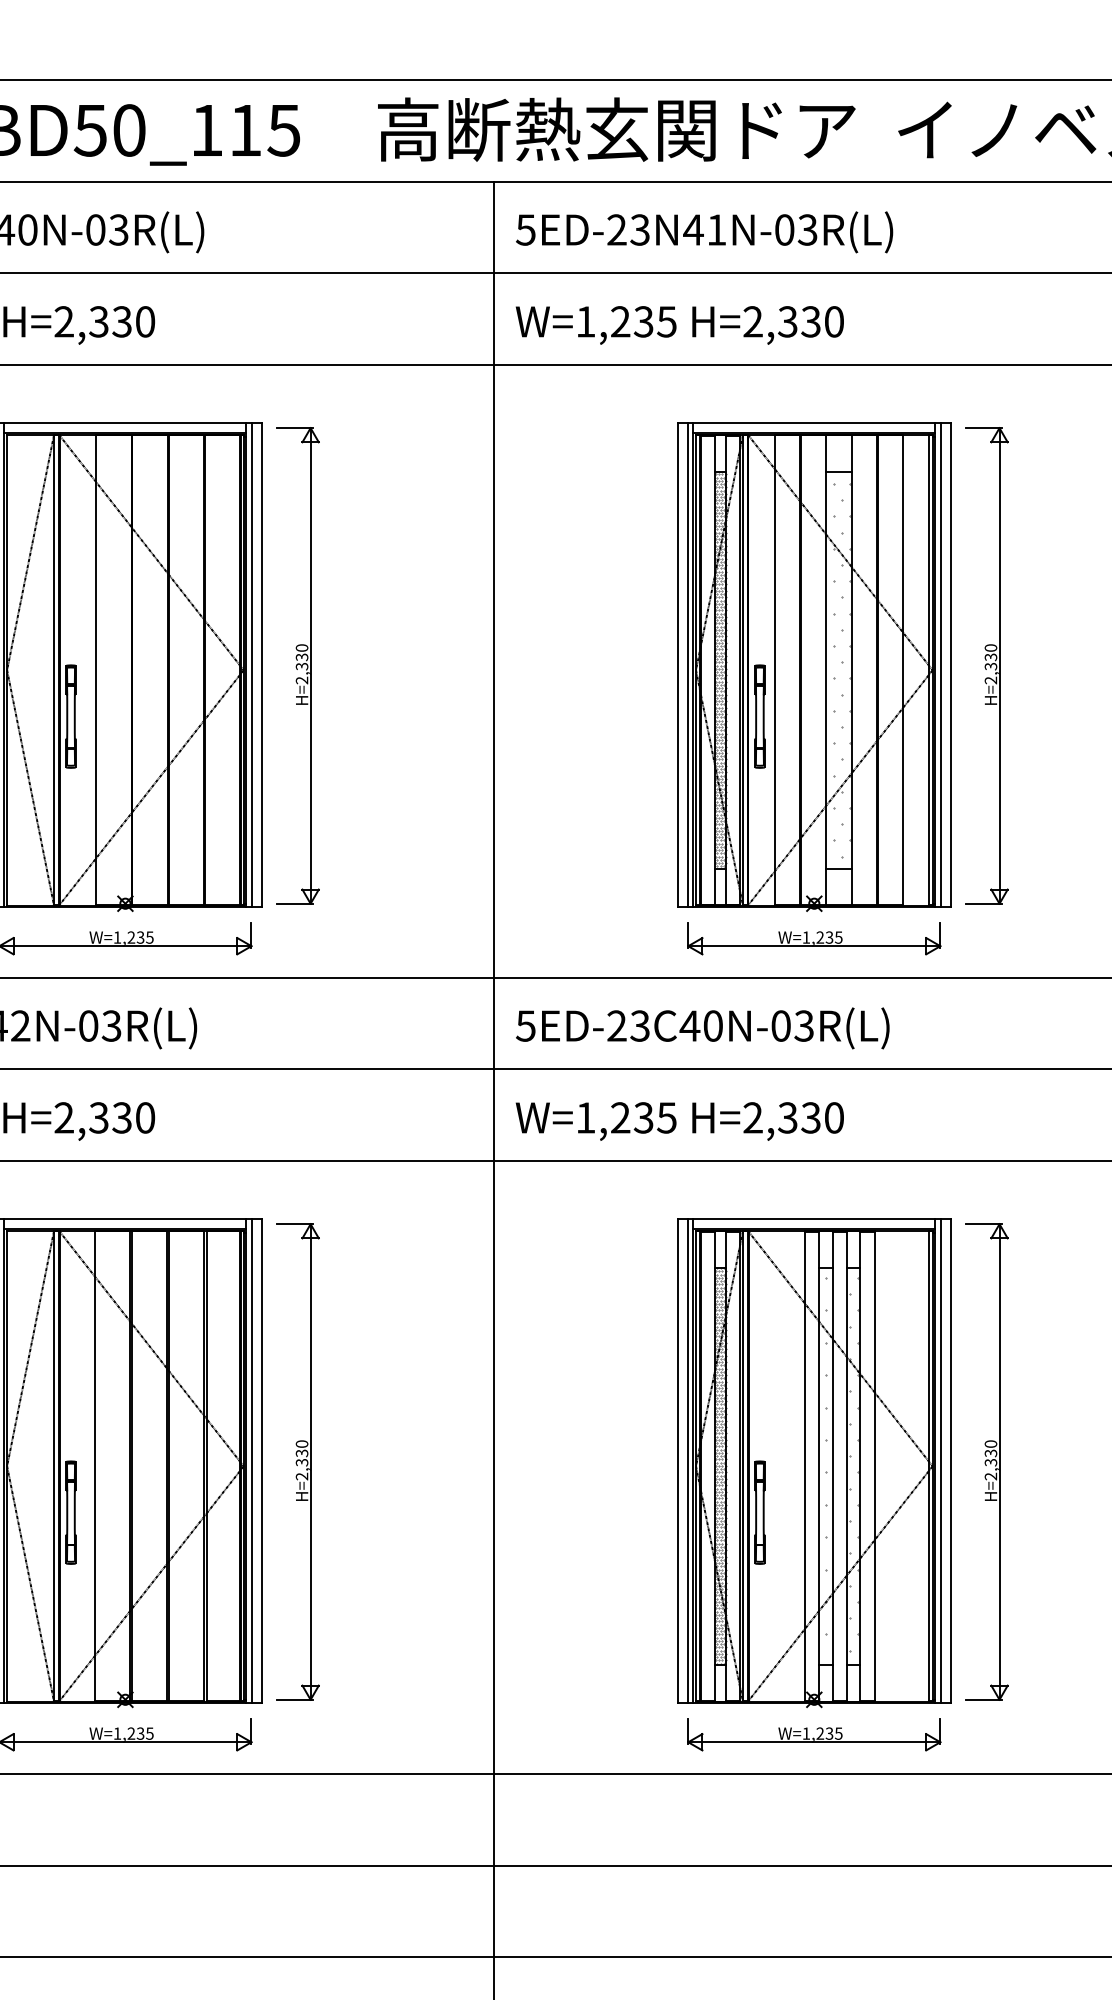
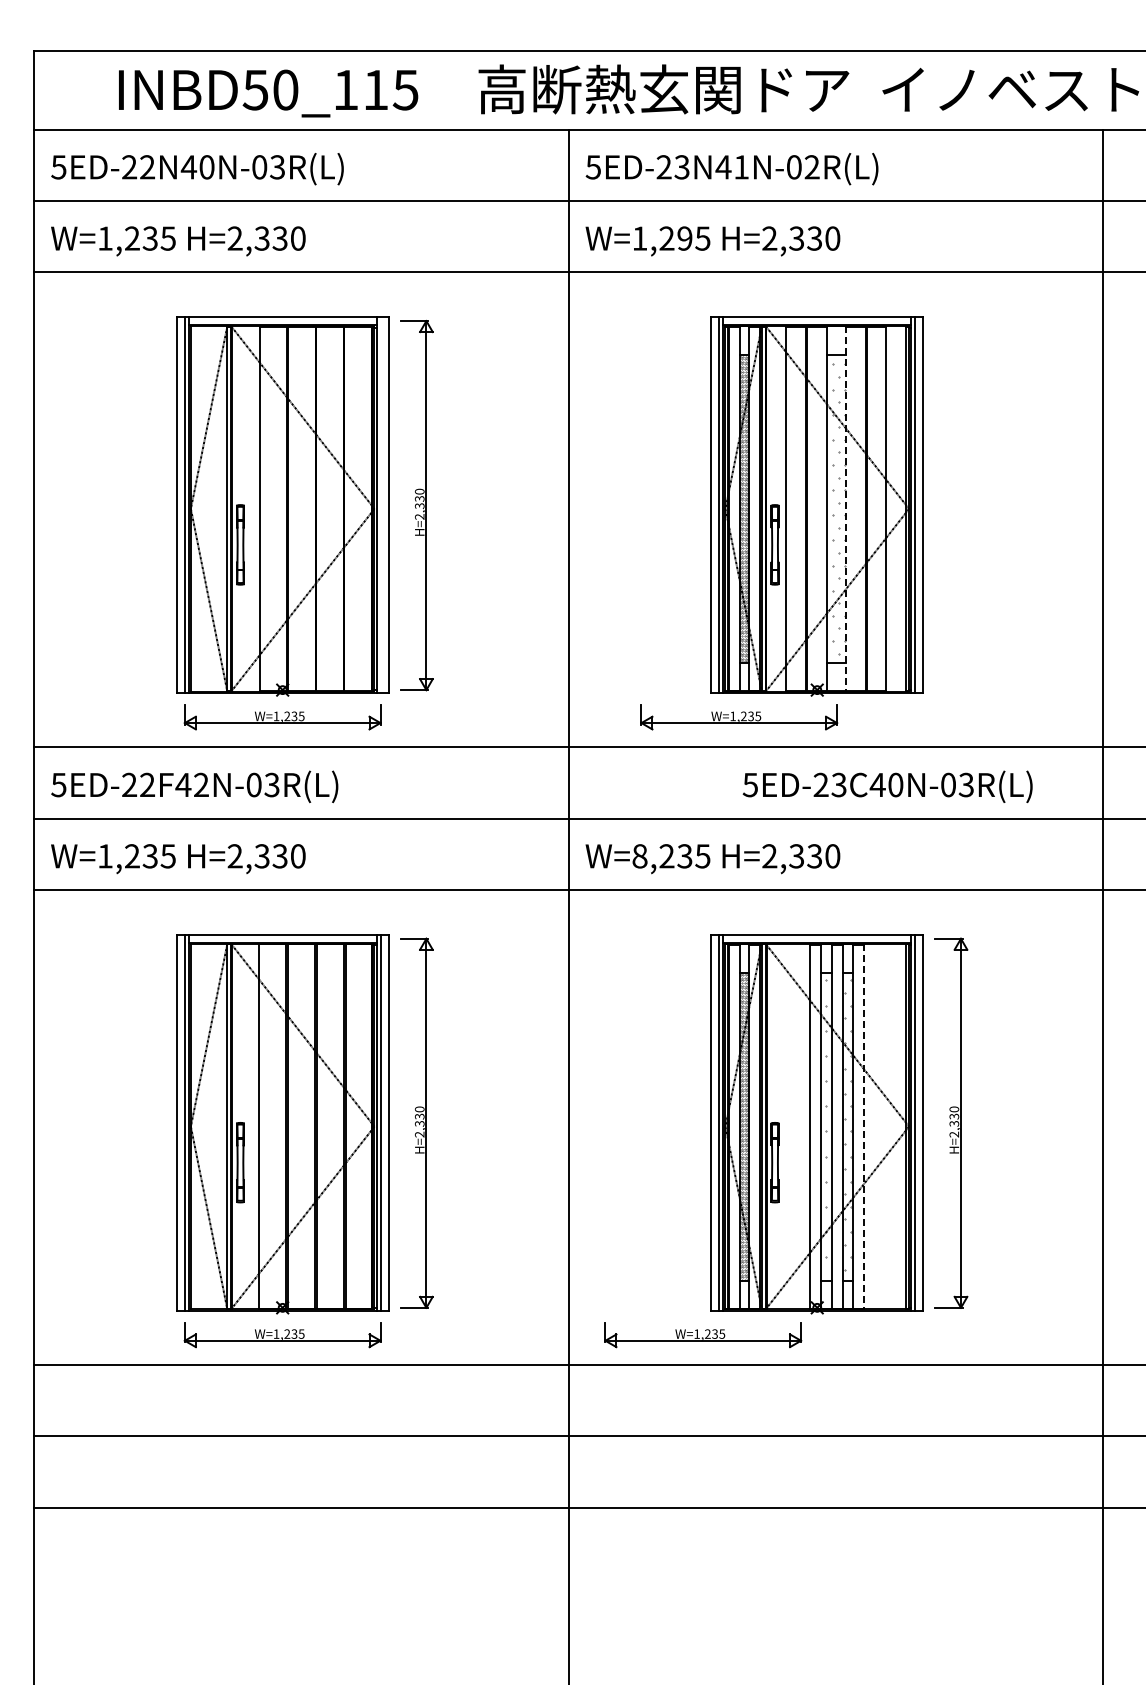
text: (806, 230) -> (811, 167), 5ED-23N41N-03R(L) -> 5ED-23N41N-02R(L)
text: (643, 321) -> (684, 238), W=1,235 -> W=1,295
line: (251, 664) -> (380, 504), removed
part: (987, 665) -> (951, 505), removed
line: (852, 669) -> (846, 508), solid -> dashed
part: (814, 939) -> (739, 717), moved
text: (702, 1027) -> (887, 786), moved
text: (585, 1118) -> (639, 856), W=1,235 -> W=8,235
line: (873, 1466) -> (863, 1126), solid -> dashed
part: (814, 1735) -> (703, 1335), moved

